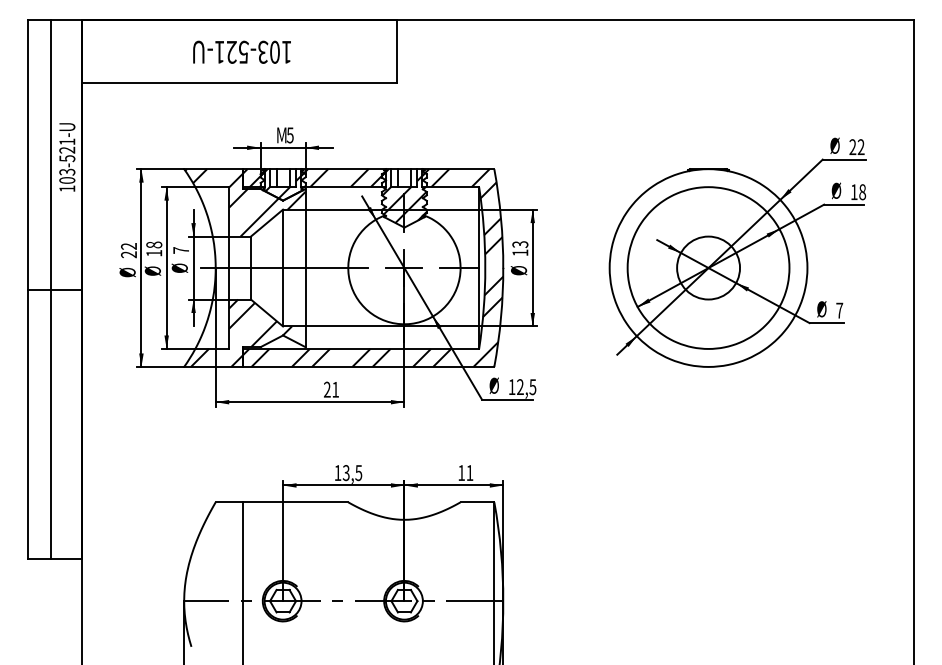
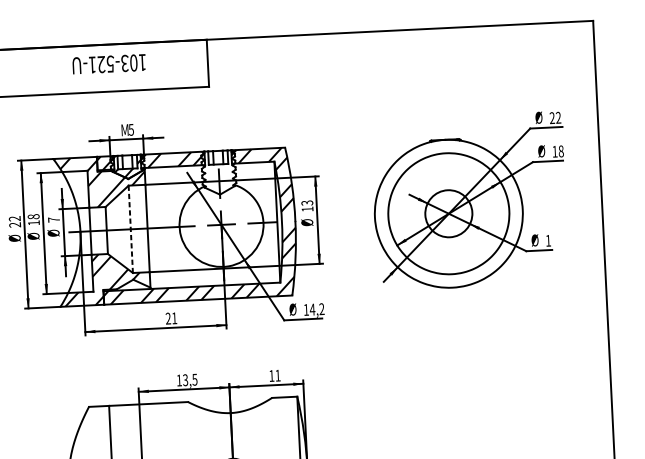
text: (241, 51) -> (108, 63), moved
hatch: (403, 195) -> (218, 170), removed
line: (283, 268) -> (131, 229), solid -> dashed
text: (839, 310) -> (548, 240), 7 -> 1
text: (526, 387) -> (317, 309), 12,5 -> 14,2

